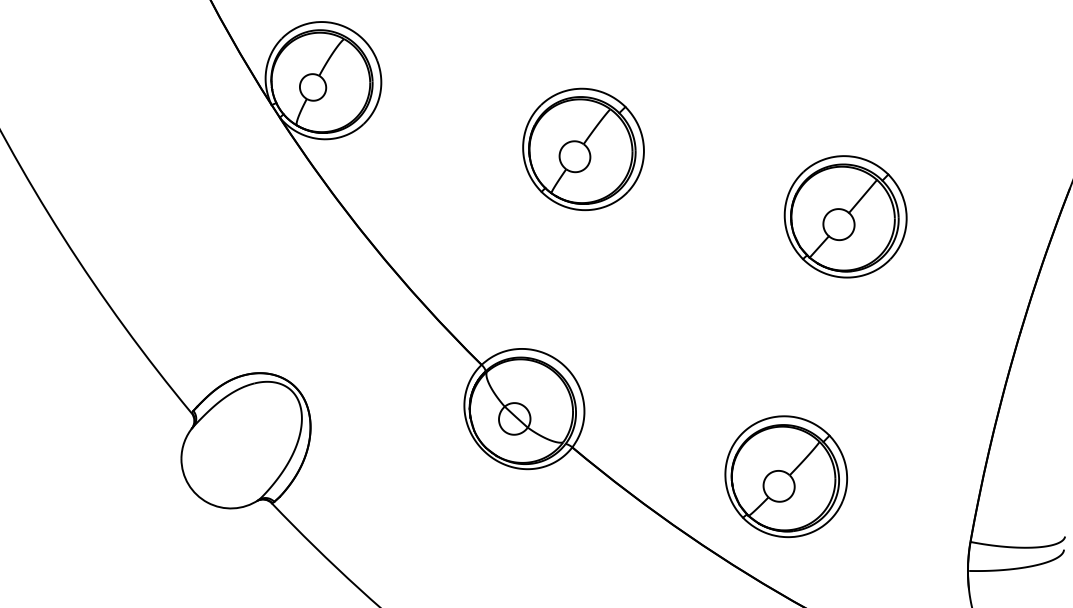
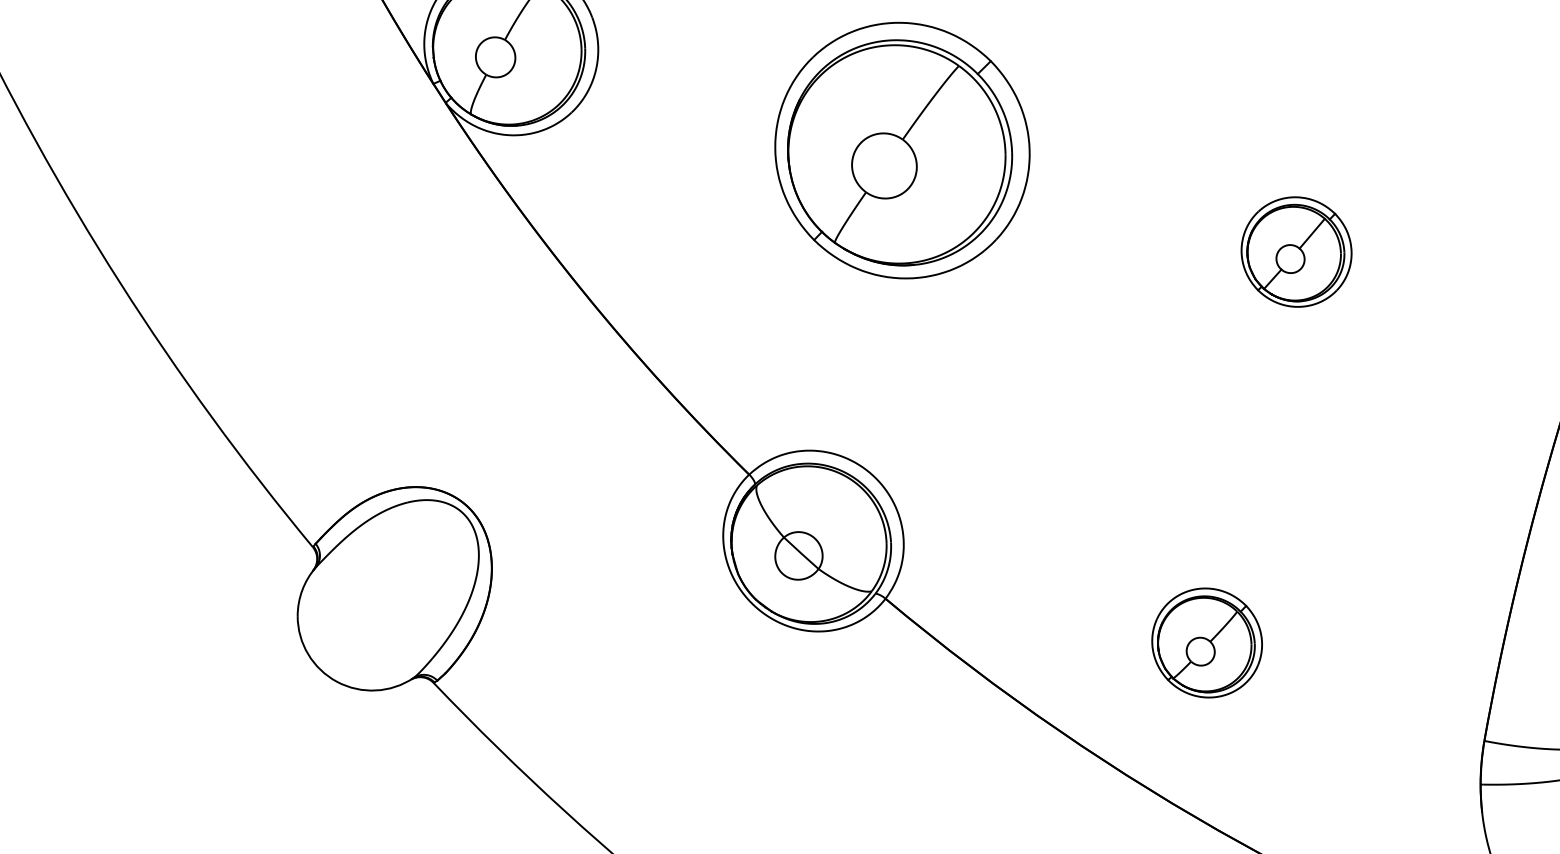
part: (583, 149) -> (902, 150), size x1.4
part: (845, 216) -> (1296, 251), size x0.6
part: (785, 476) -> (1206, 642), size x0.6

